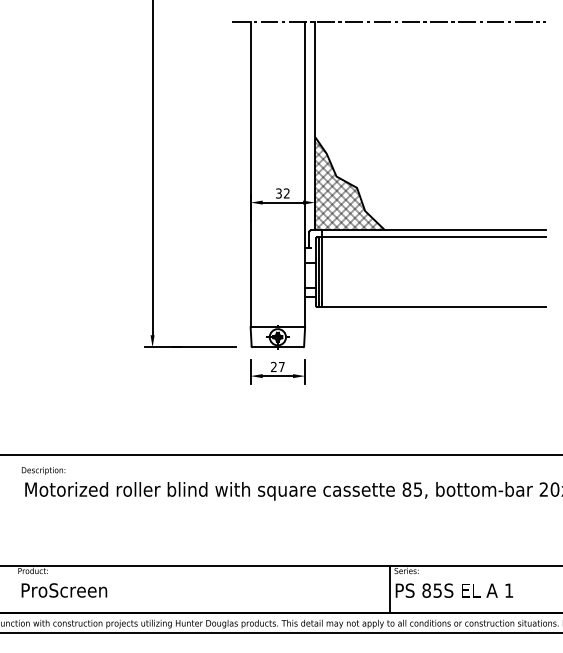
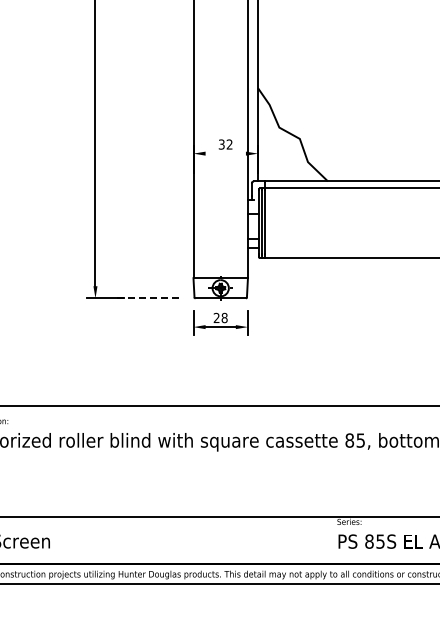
hatch: (348, 184) -> (291, 135), removed
line: (282, 202) -> (225, 153), removed
line: (203, 347) -> (146, 298), solid -> dashed
text: (281, 366) -> (224, 317), 27 -> 28
line: (390, 589) -> (333, 540), removed

